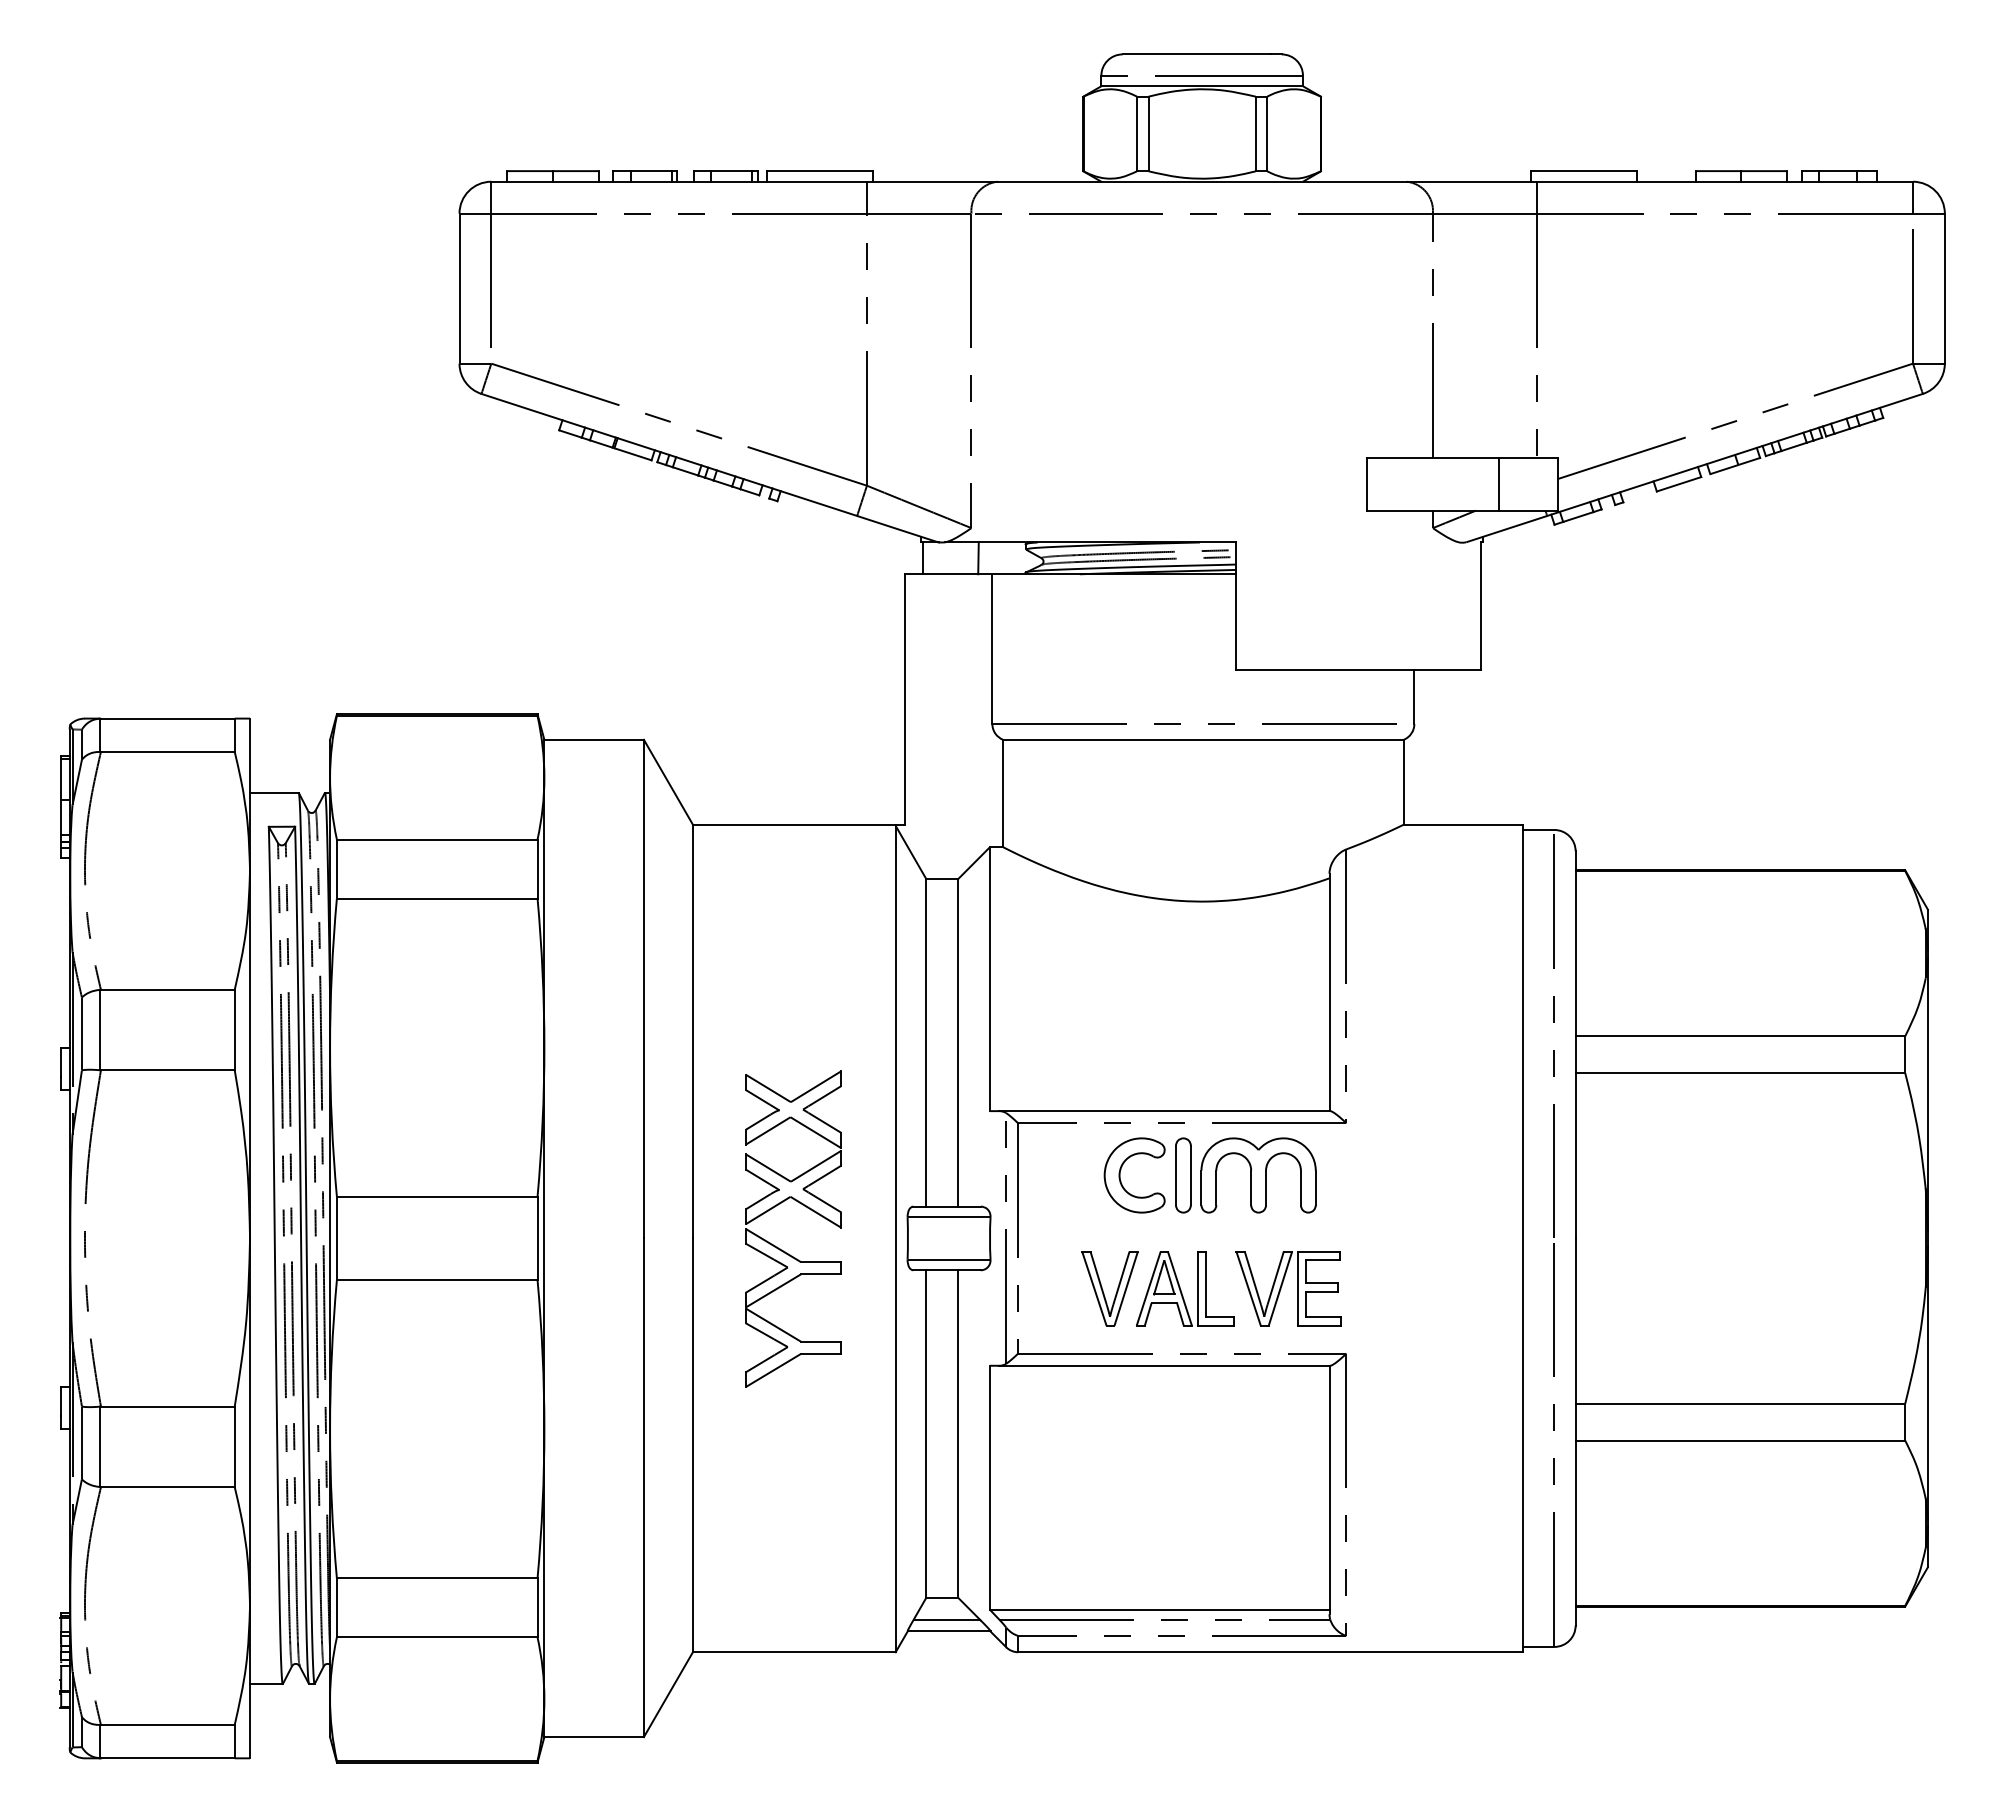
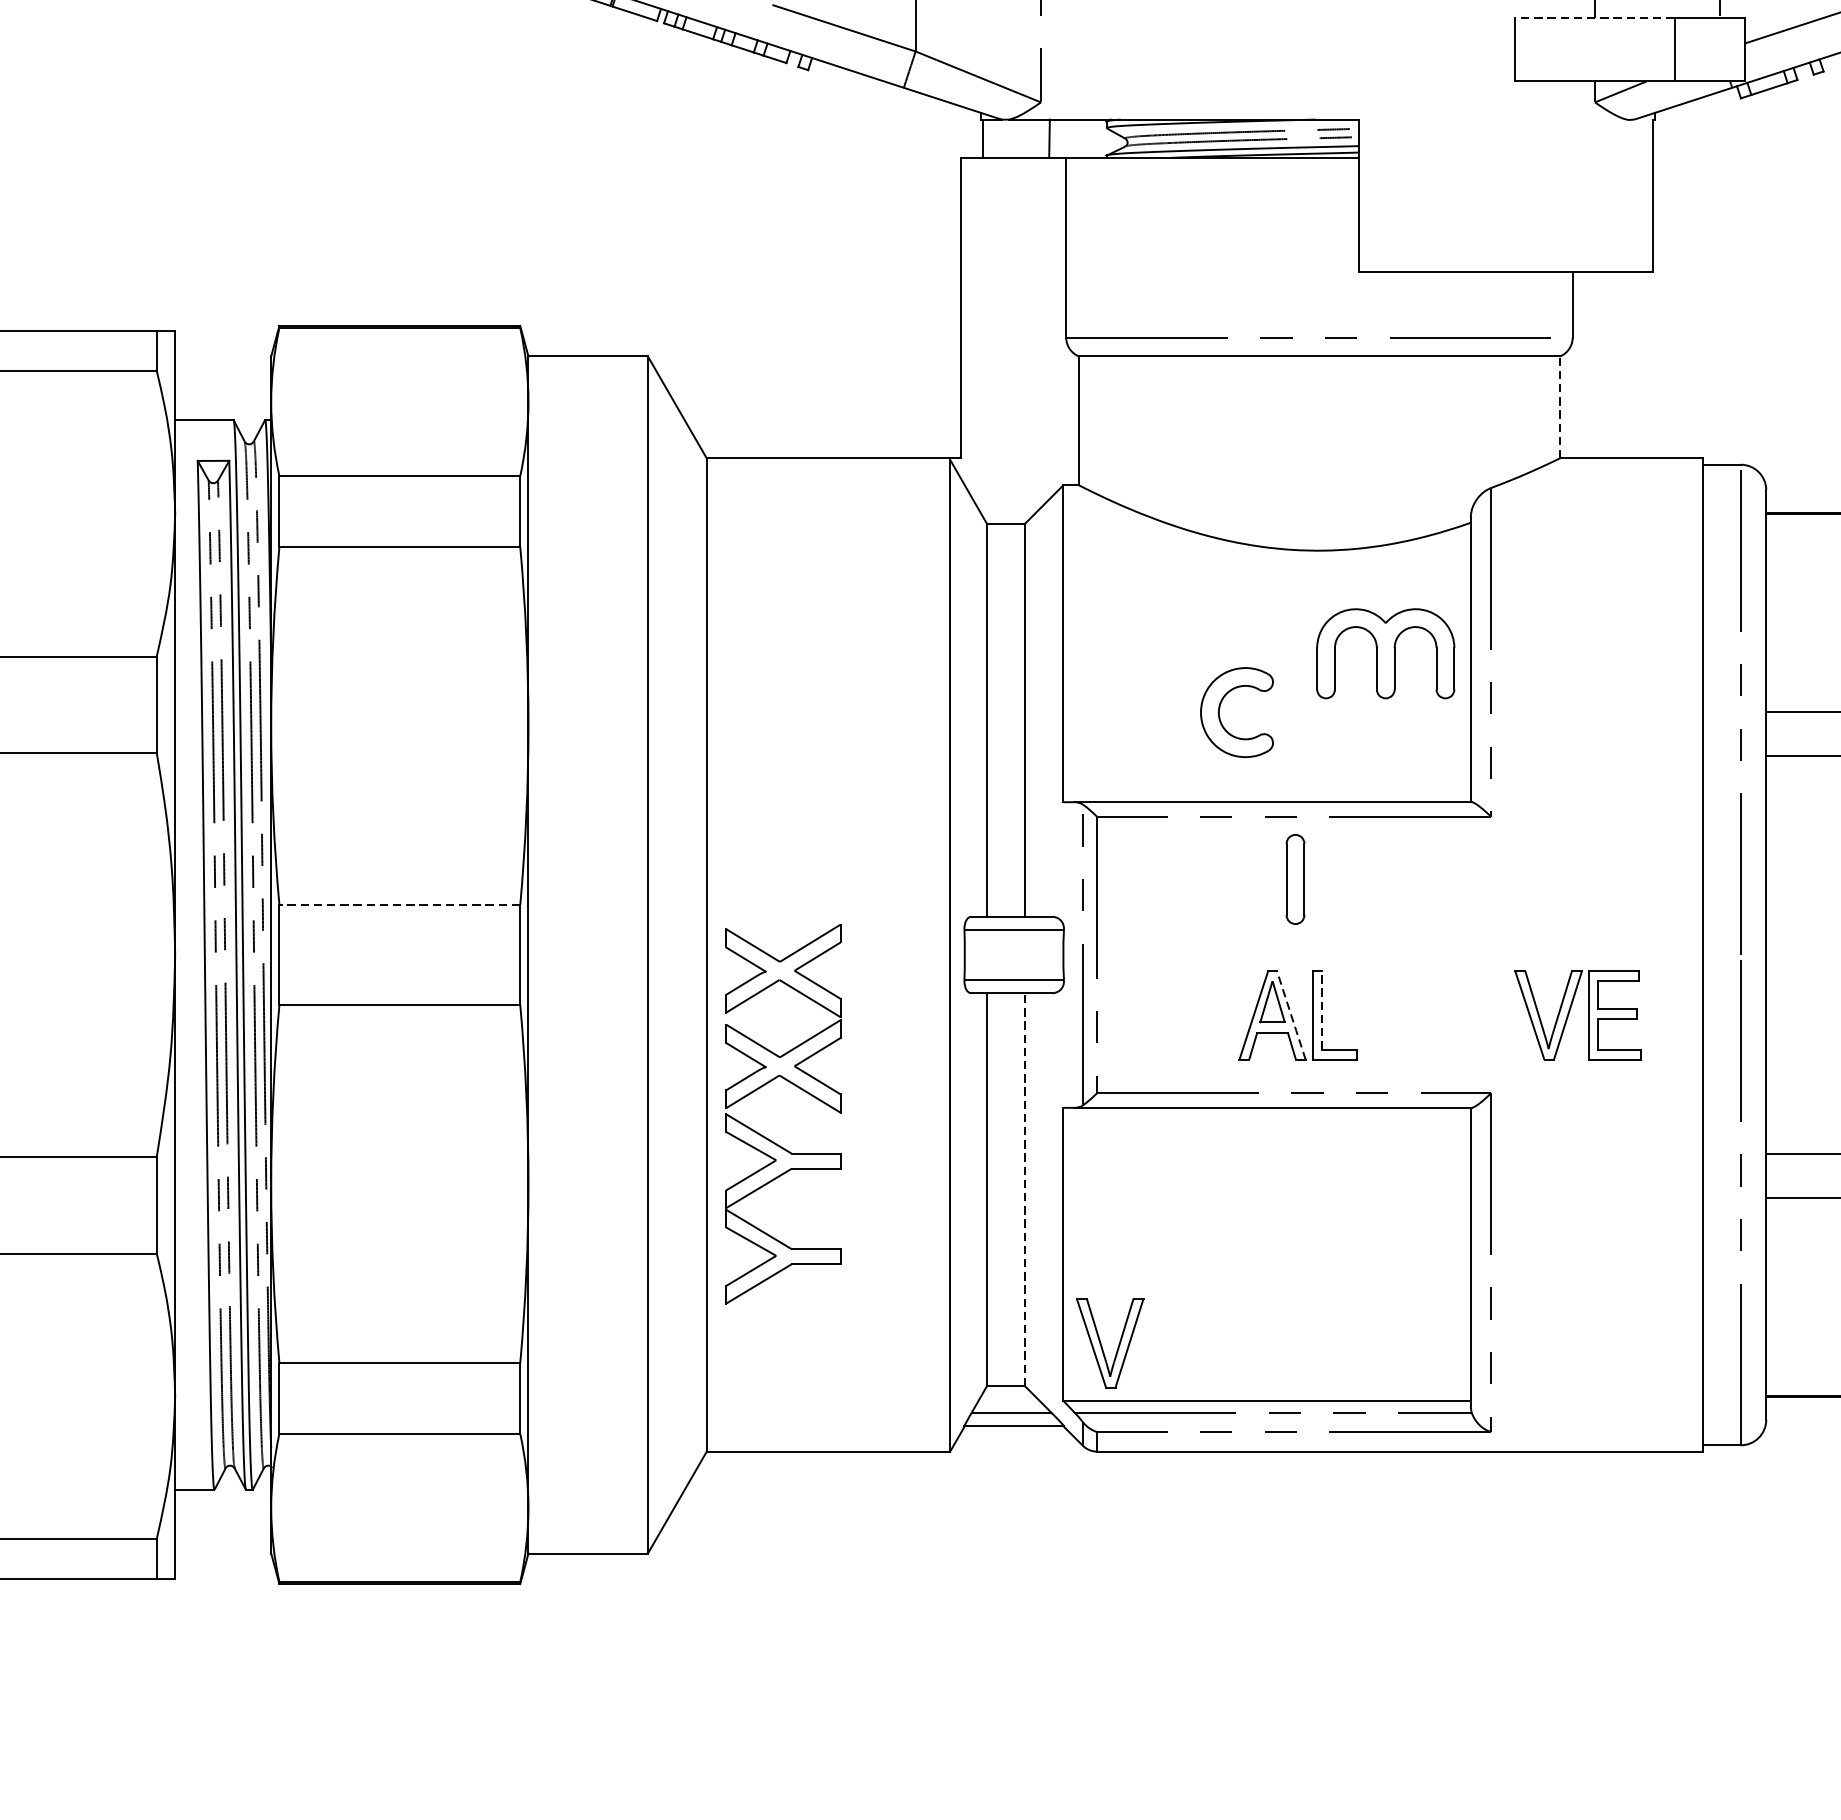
line: (1432, 457) -> (1594, 17), solid -> dashed
line: (1403, 781) -> (1559, 406), solid -> dashed
part: (1121, 1170) -> (1221, 706), moved
part: (1258, 1175) -> (1385, 653), moved
line: (436, 1196) -> (398, 904), solid -> dashed
part: (782, 1249) -> (769, 1138), moved
line: (1205, 1284) -> (1322, 1010), solid -> dashed
part: (1282, 1286) -> (1570, 1012), moved
line: (1179, 1288) -> (1290, 1015), solid -> dashed
part: (1103, 1290) -> (1102, 1345), moved
line: (958, 1434) -> (1025, 1190), solid -> dashed

